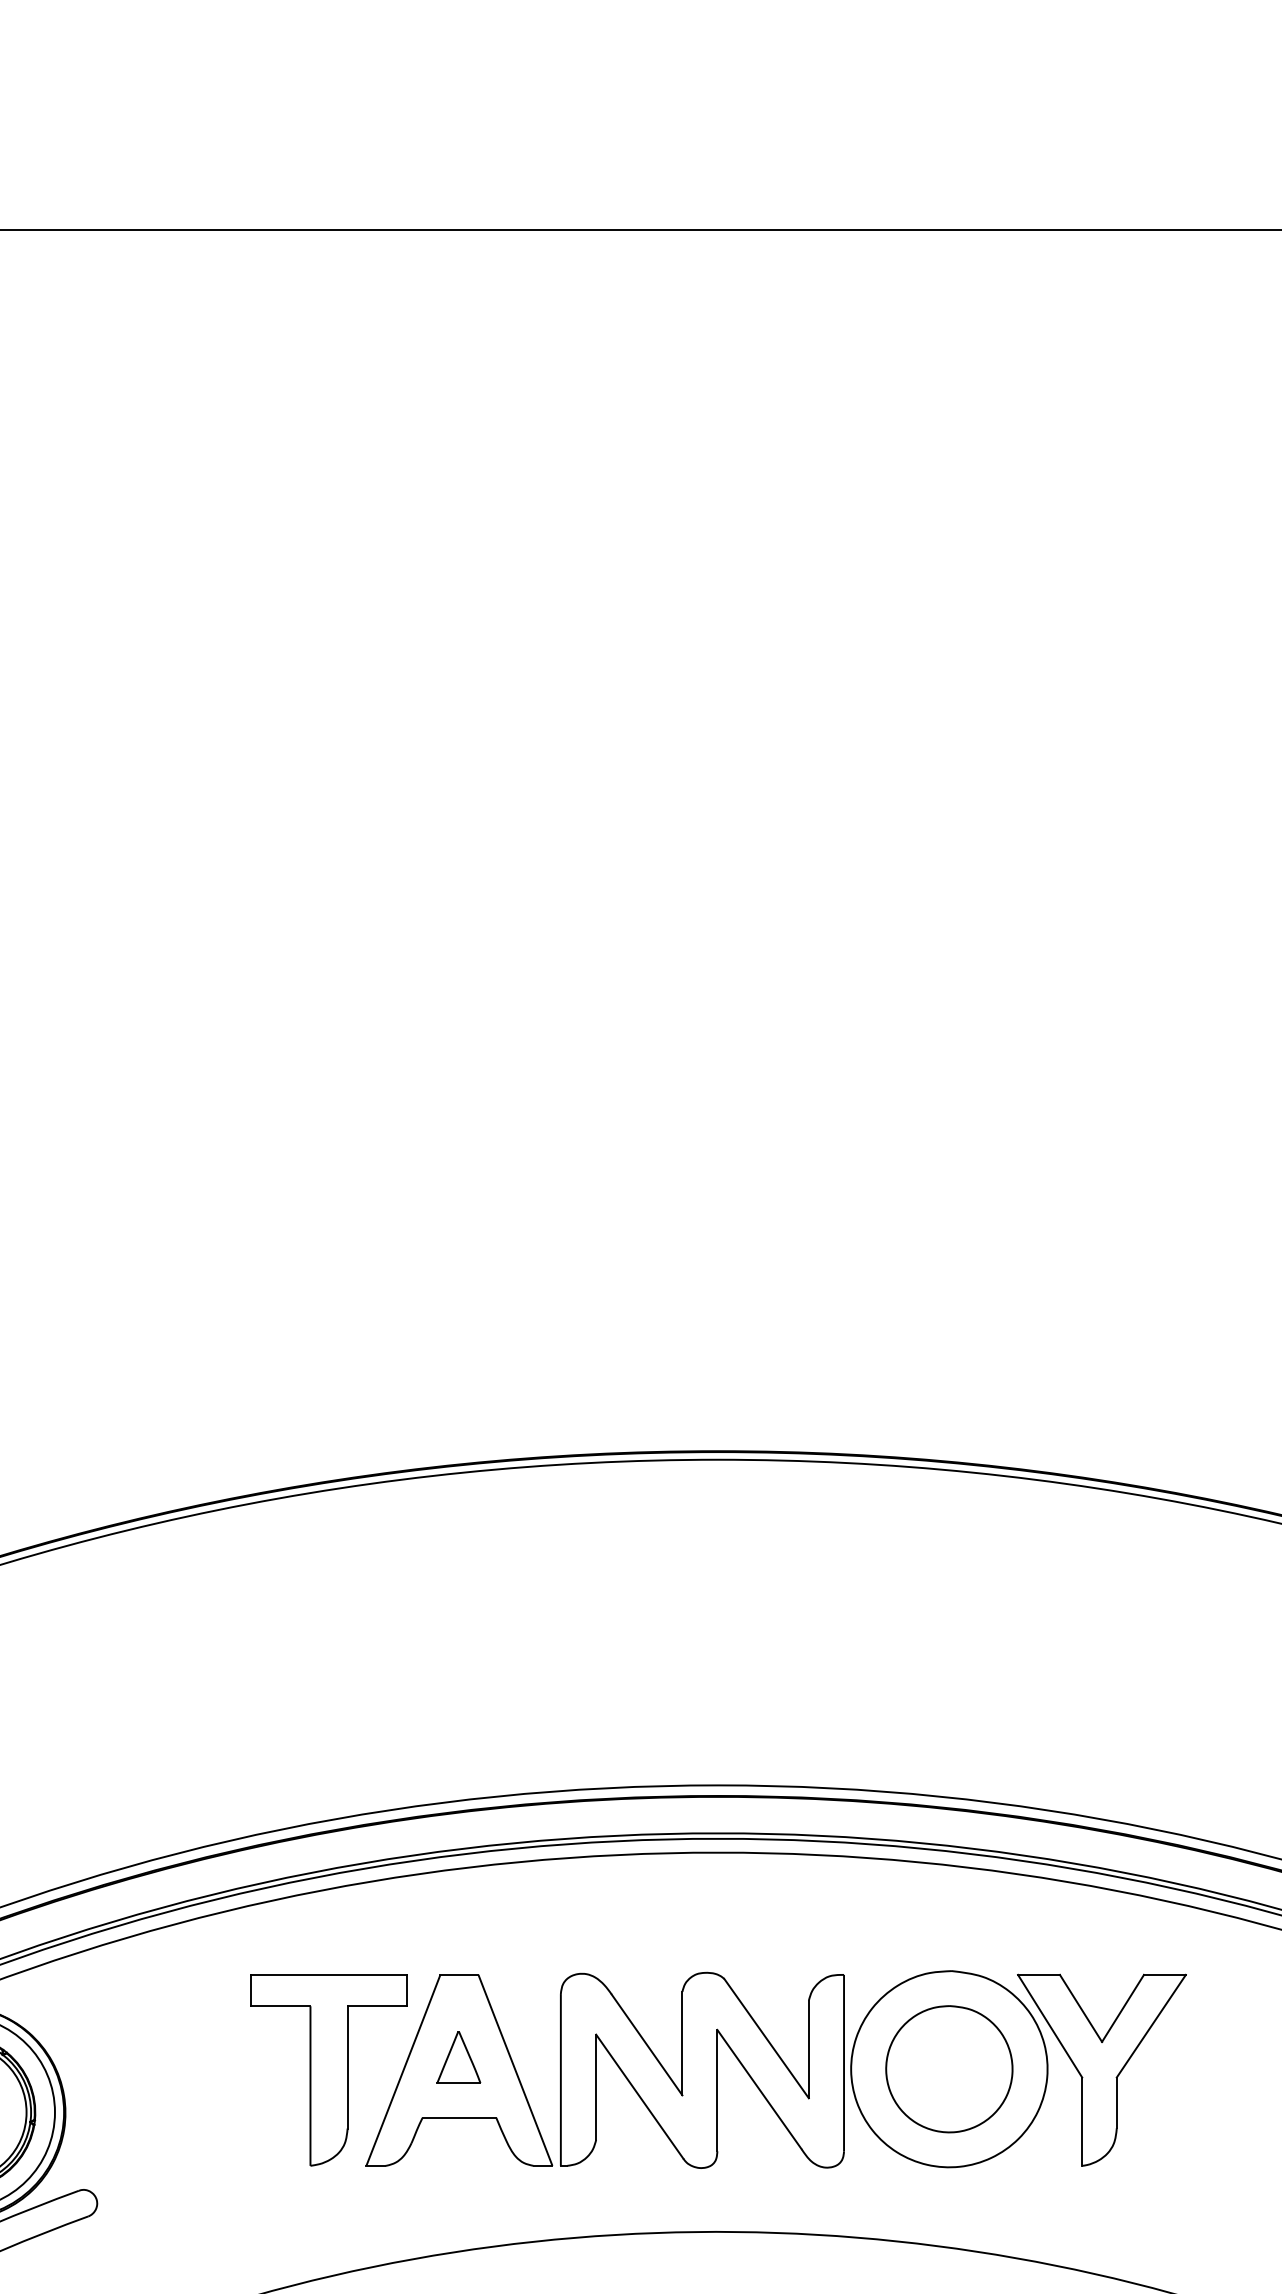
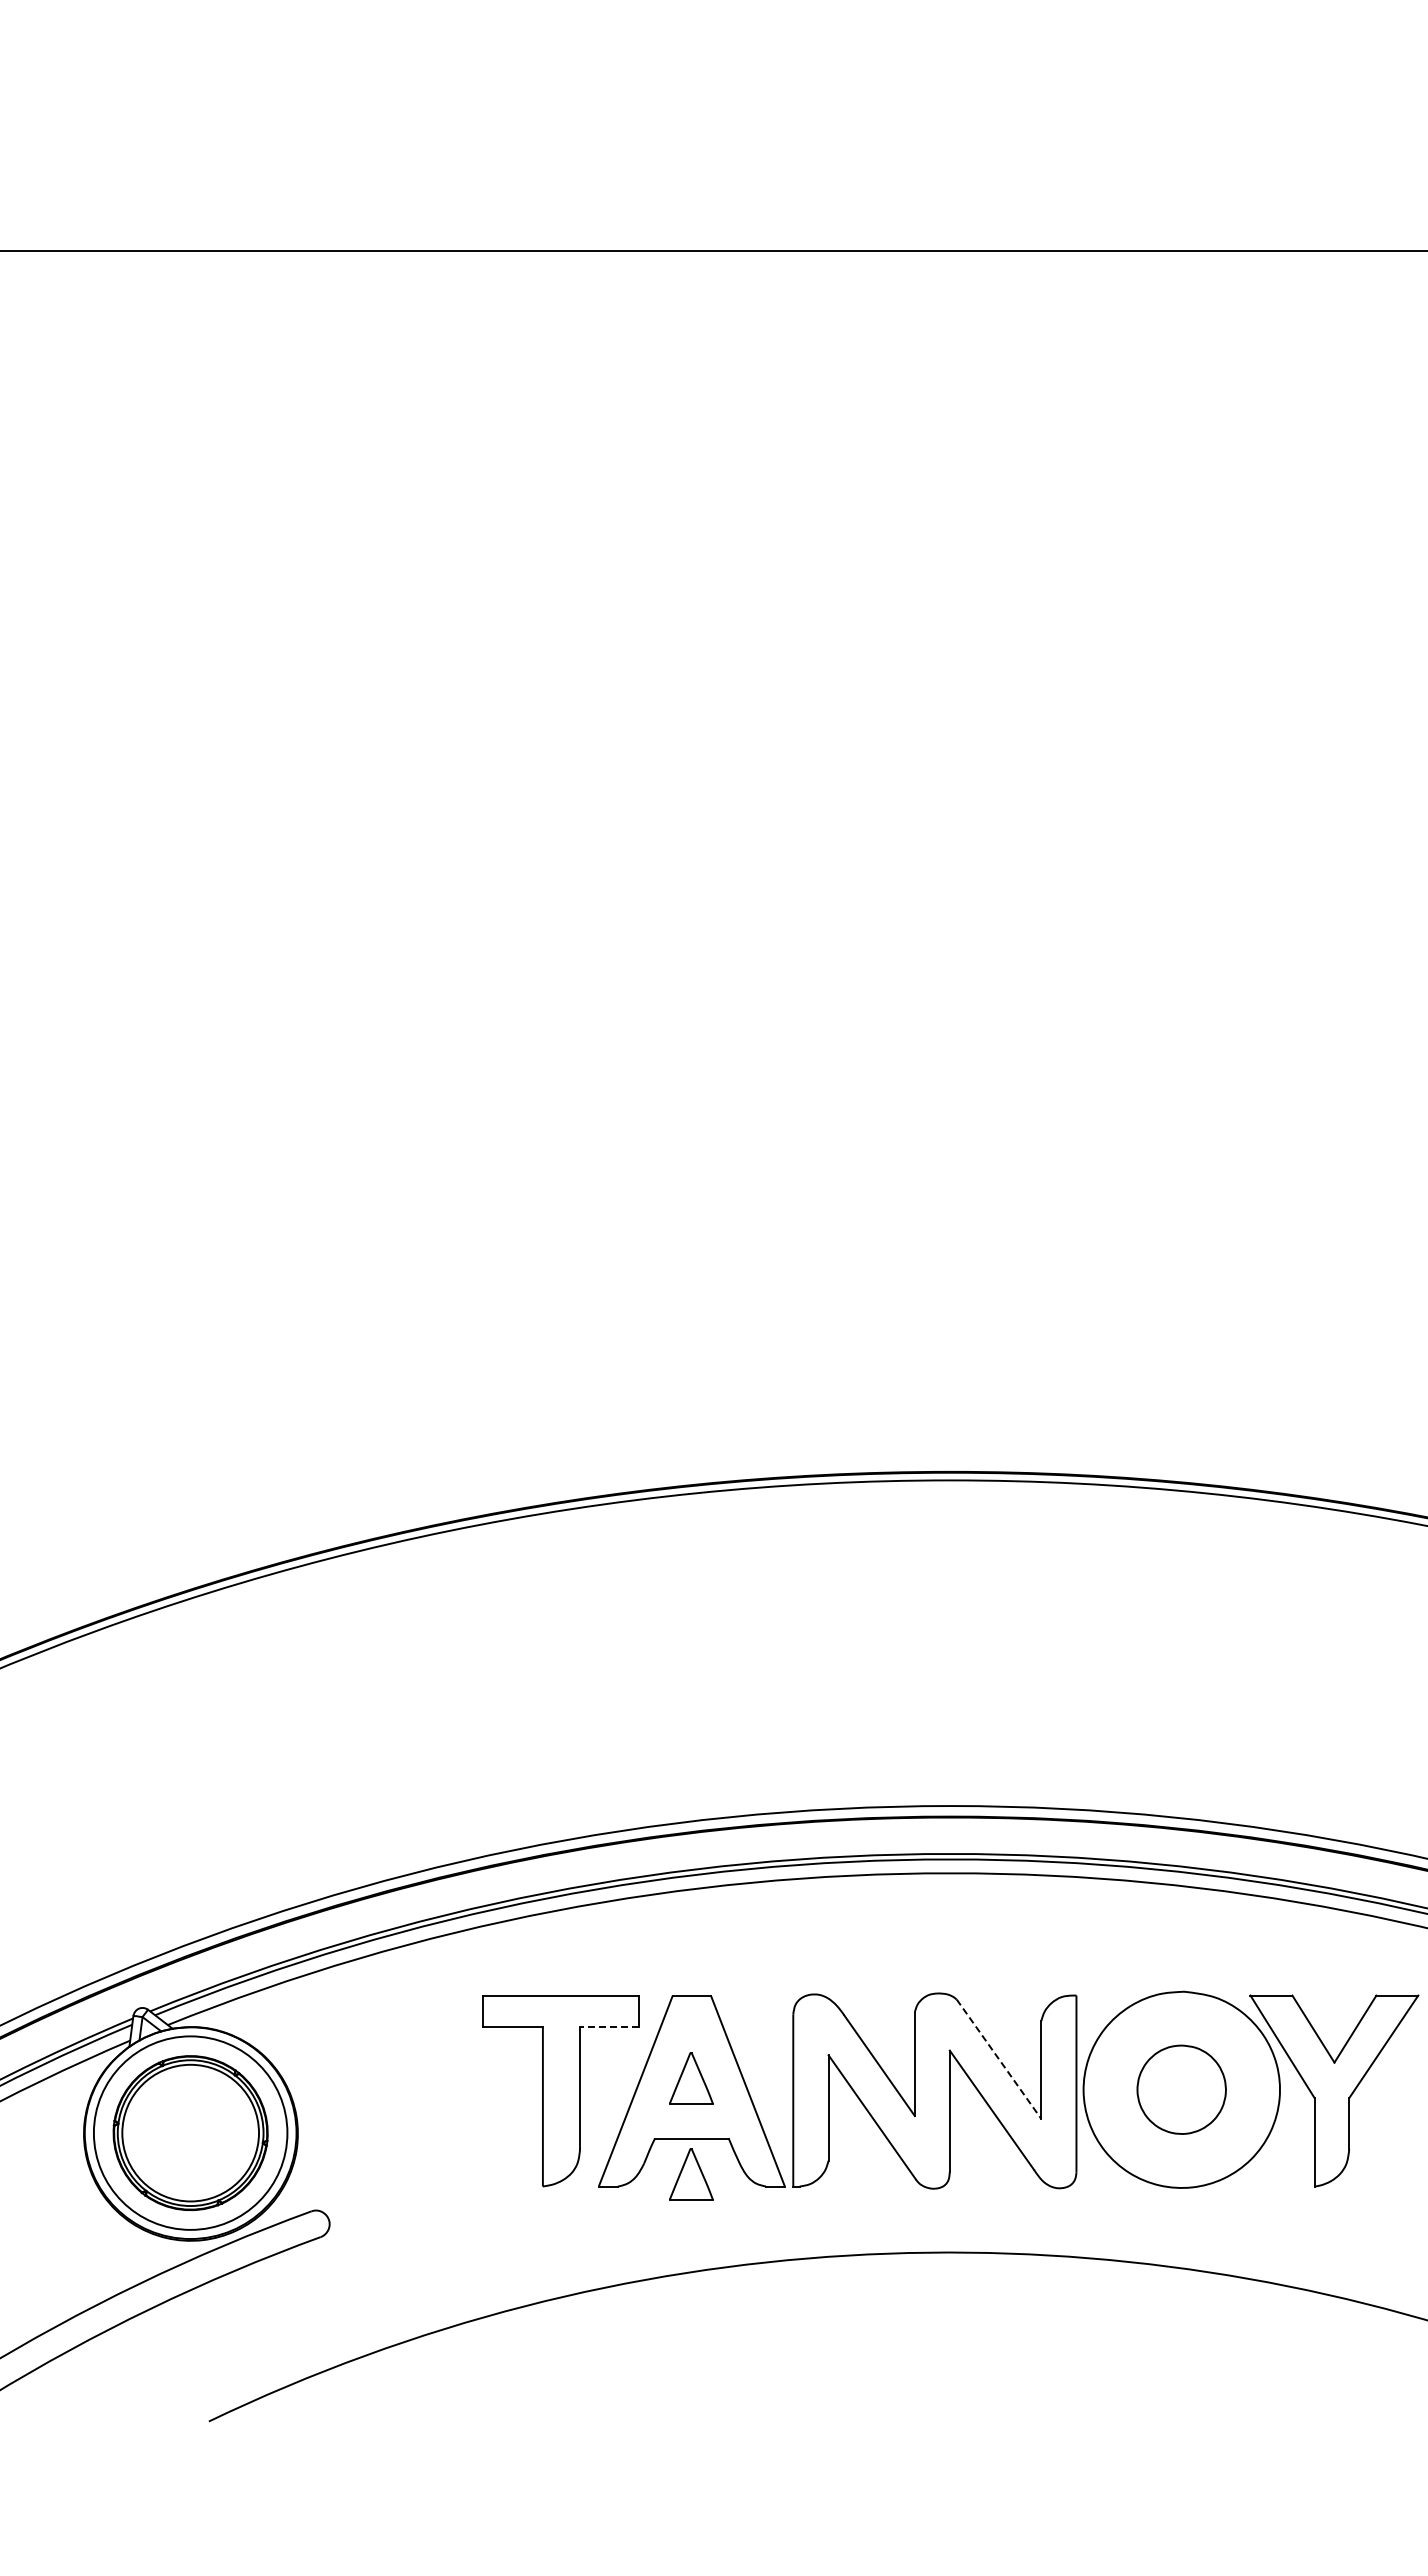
line: (377, 2005) -> (609, 2026), solid -> dashed
line: (767, 2038) -> (999, 2059), solid -> dashed
part: (949, 2068) -> (1181, 2089), size x0.7
part: (459, 2153) -> (691, 2174), added

